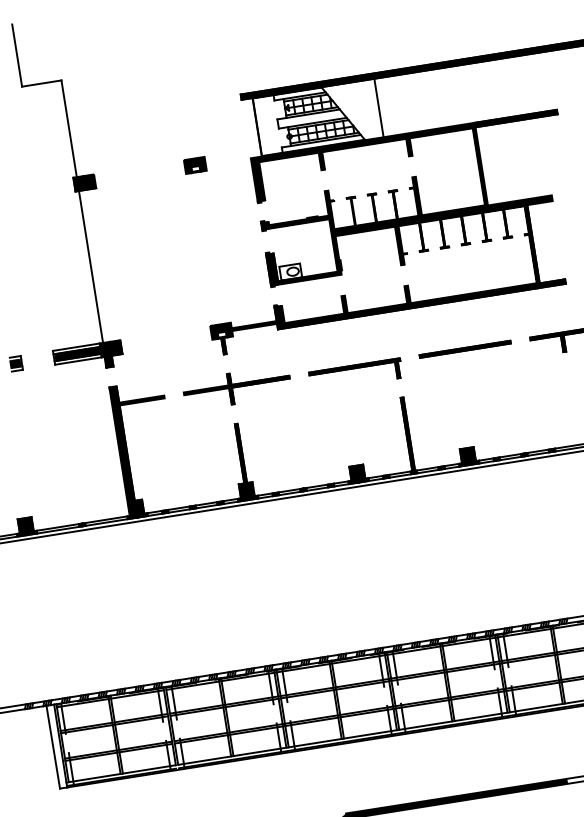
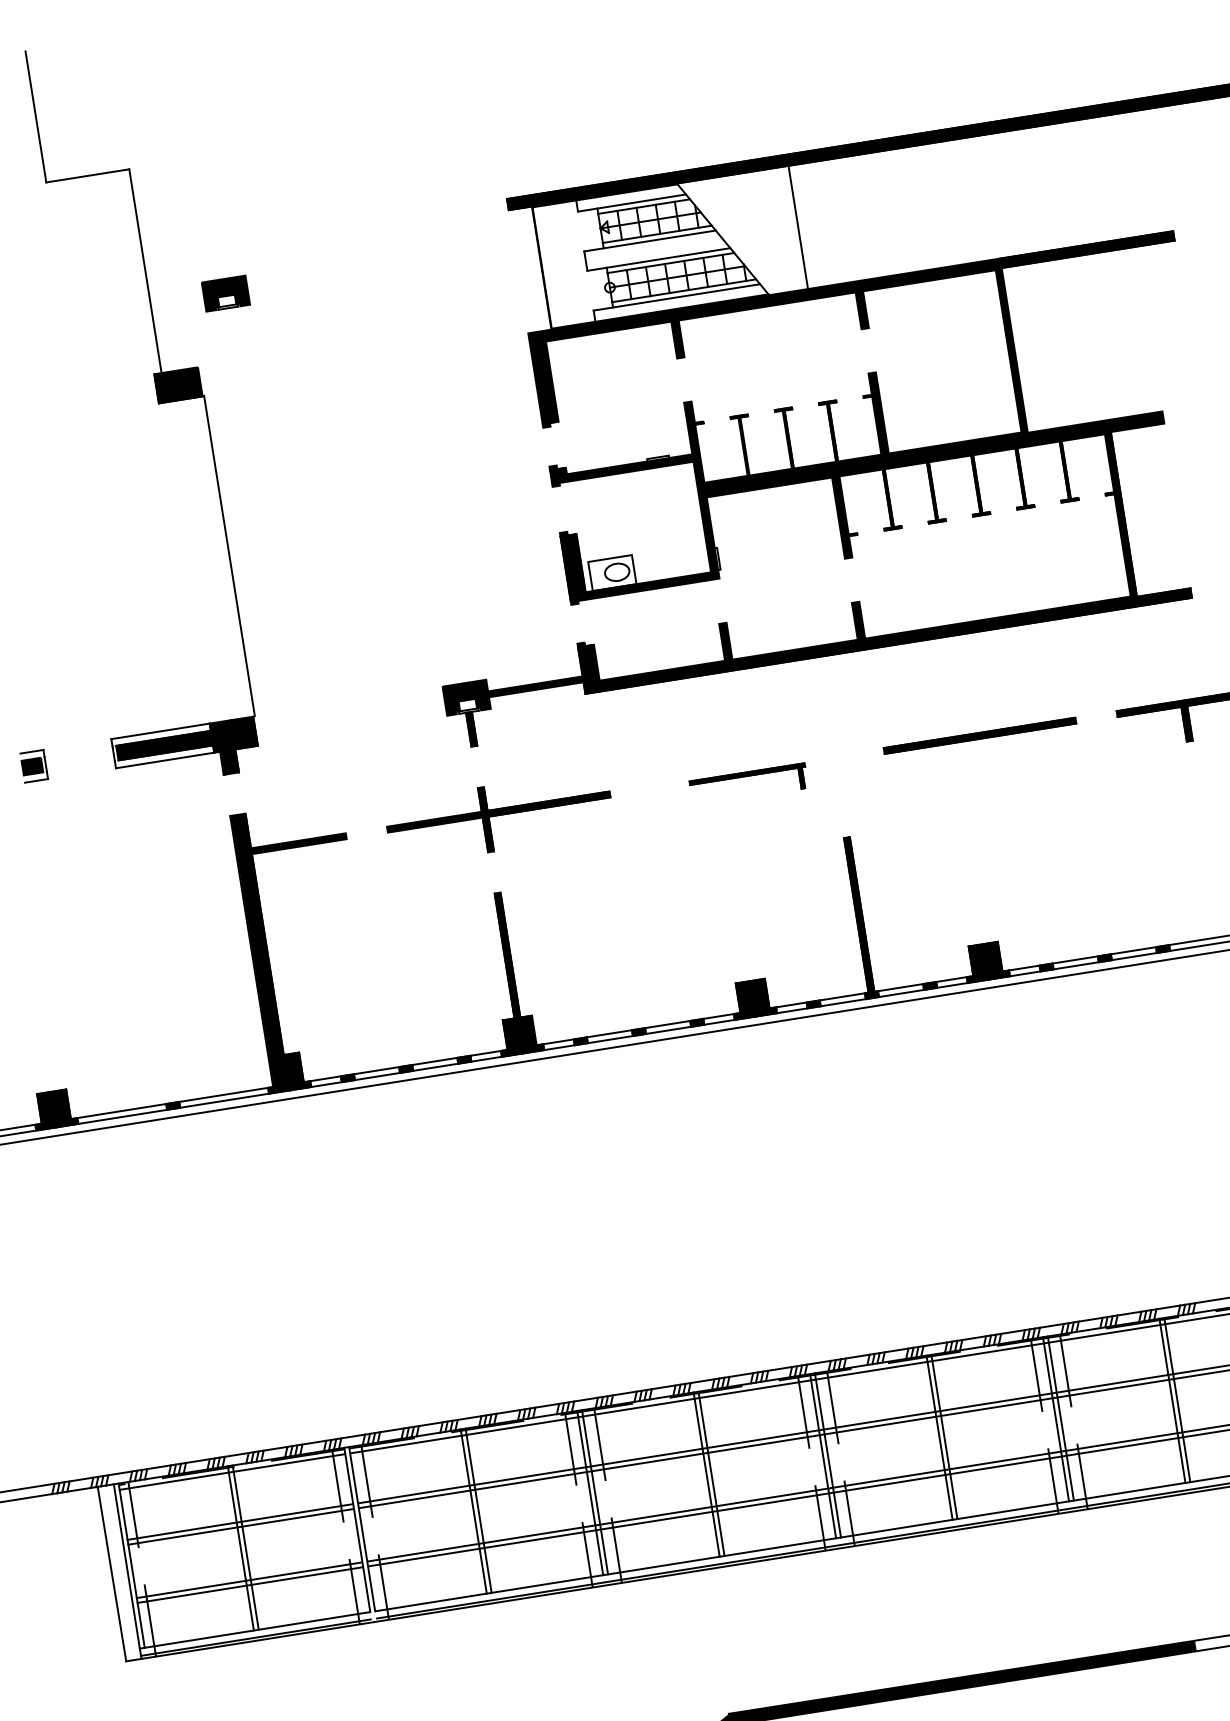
part: (195, 165) -> (226, 293), moved
line: (90, 266) -> (228, 554), moved
part: (354, 368) -> (746, 776), size x0.6

